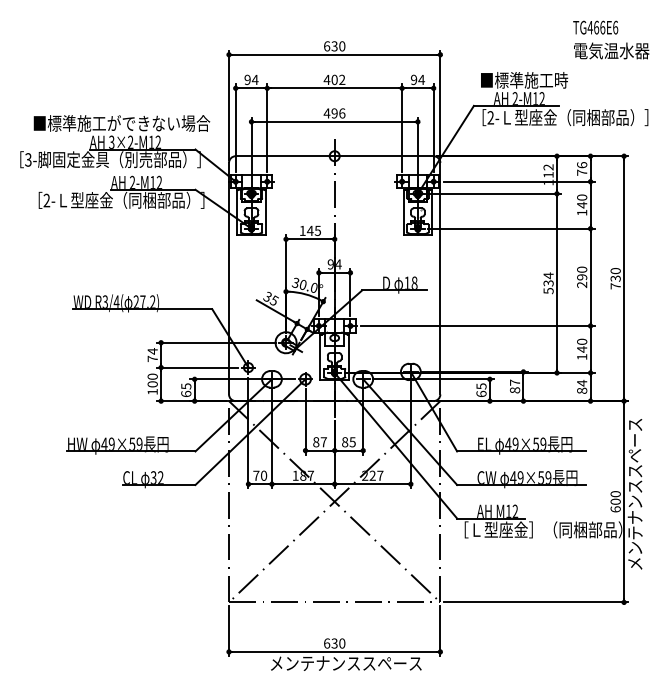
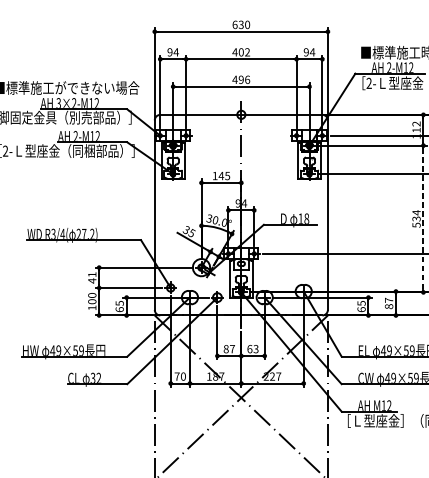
line: (557, 283) -> (423, 219), solid -> dashed
text: (152, 355) -> (92, 278), 74 -> 41
text: (348, 442) -> (252, 349), 85 -> 63

